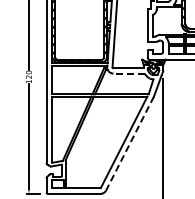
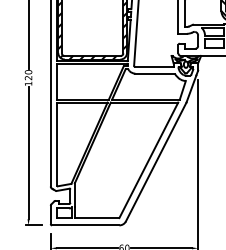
line: (129, 73) -> (155, 73), dashed -> solid
line: (130, 143) -> (156, 161), dashed -> solid

